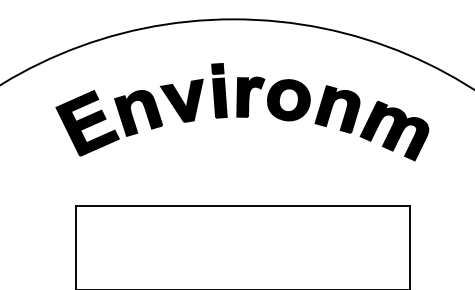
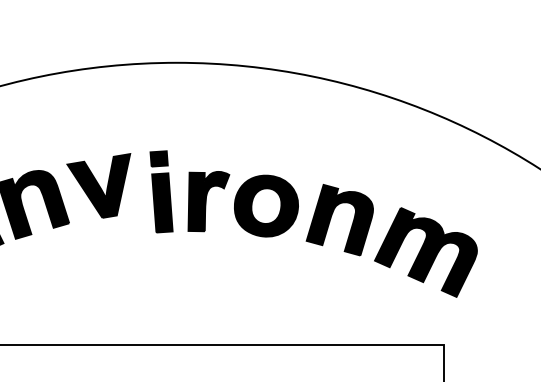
part: (320, 112) -> (314, 224), moved

